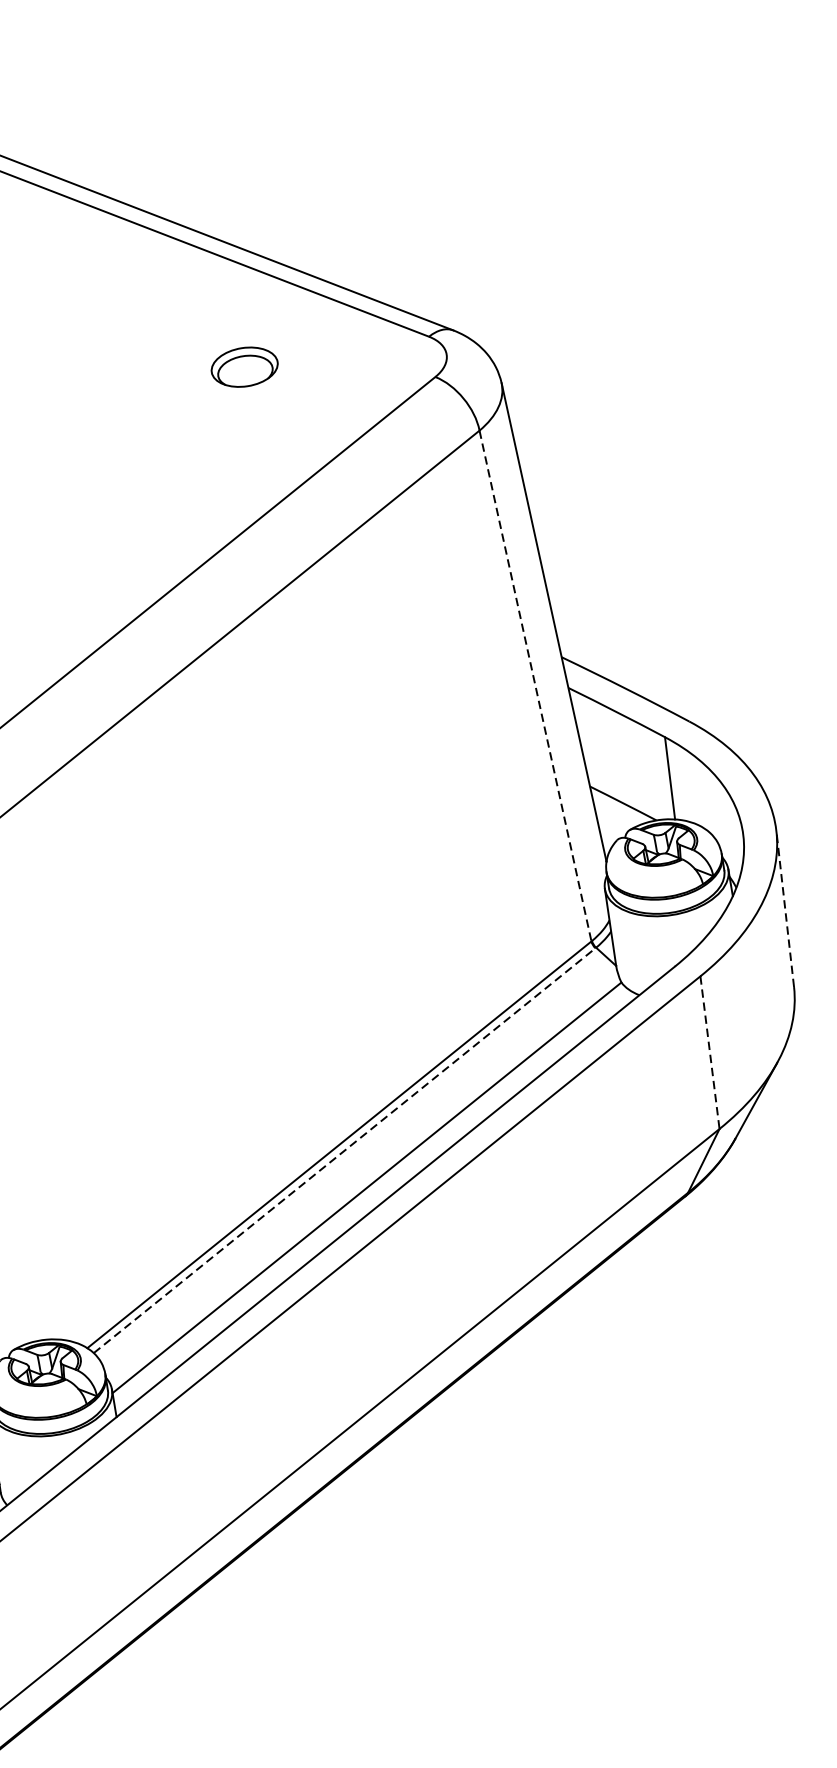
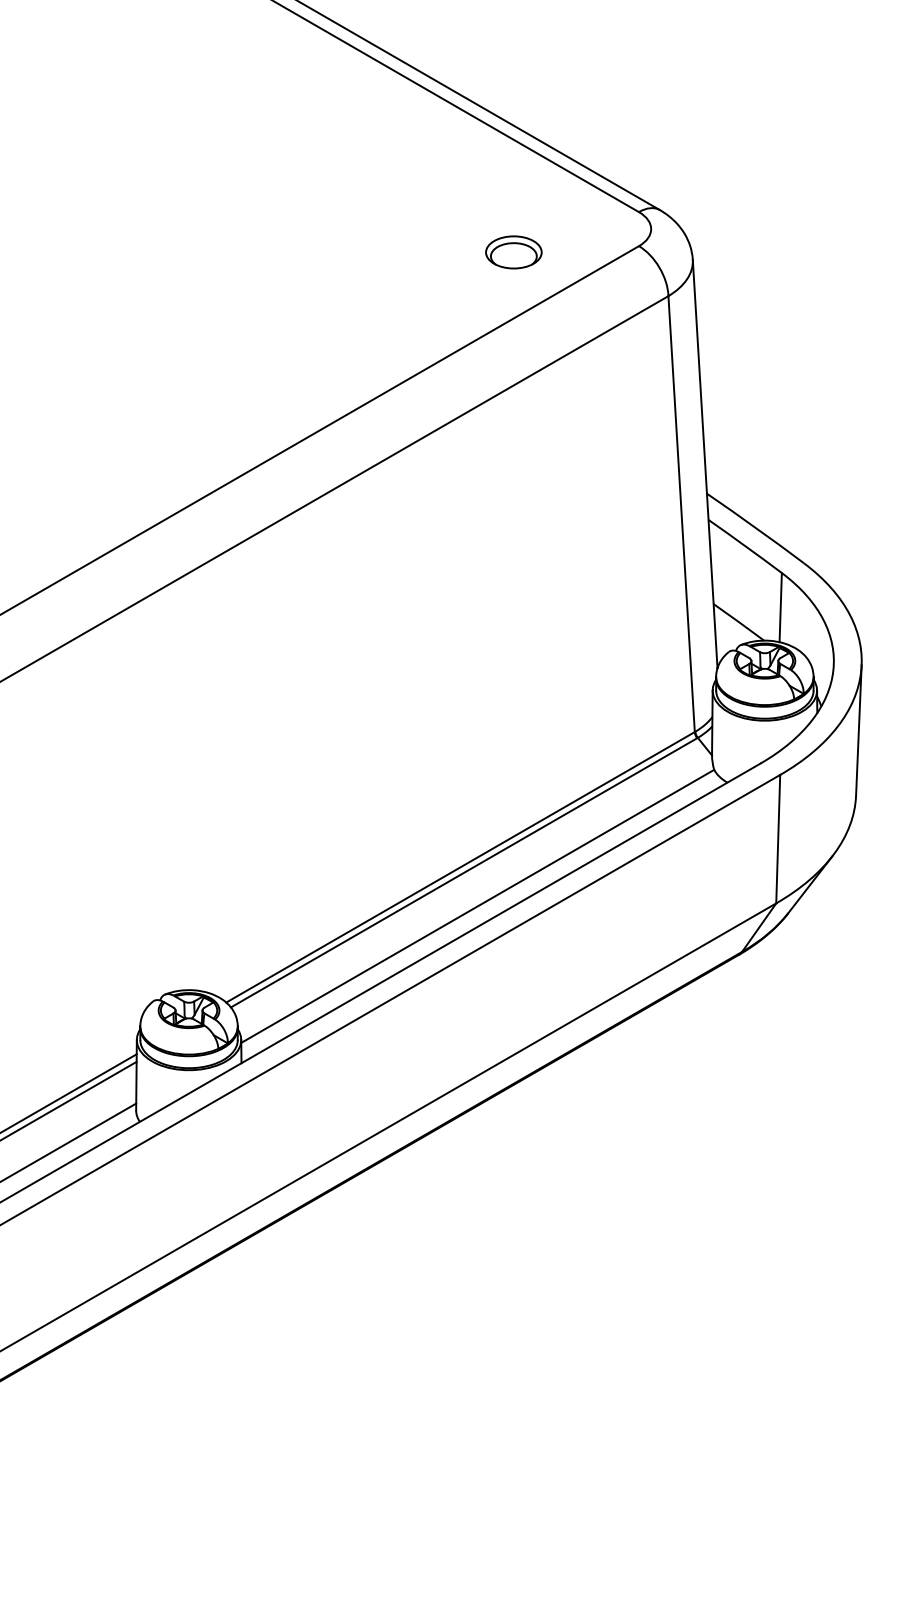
part: (244, 367) -> (513, 252), moved
line: (535, 686) -> (681, 514), dashed -> solid
line: (784, 909) -> (858, 730), dashed -> solid
line: (710, 1053) -> (778, 839), dashed -> solid
line: (345, 1150) -> (464, 872), dashed -> solid

